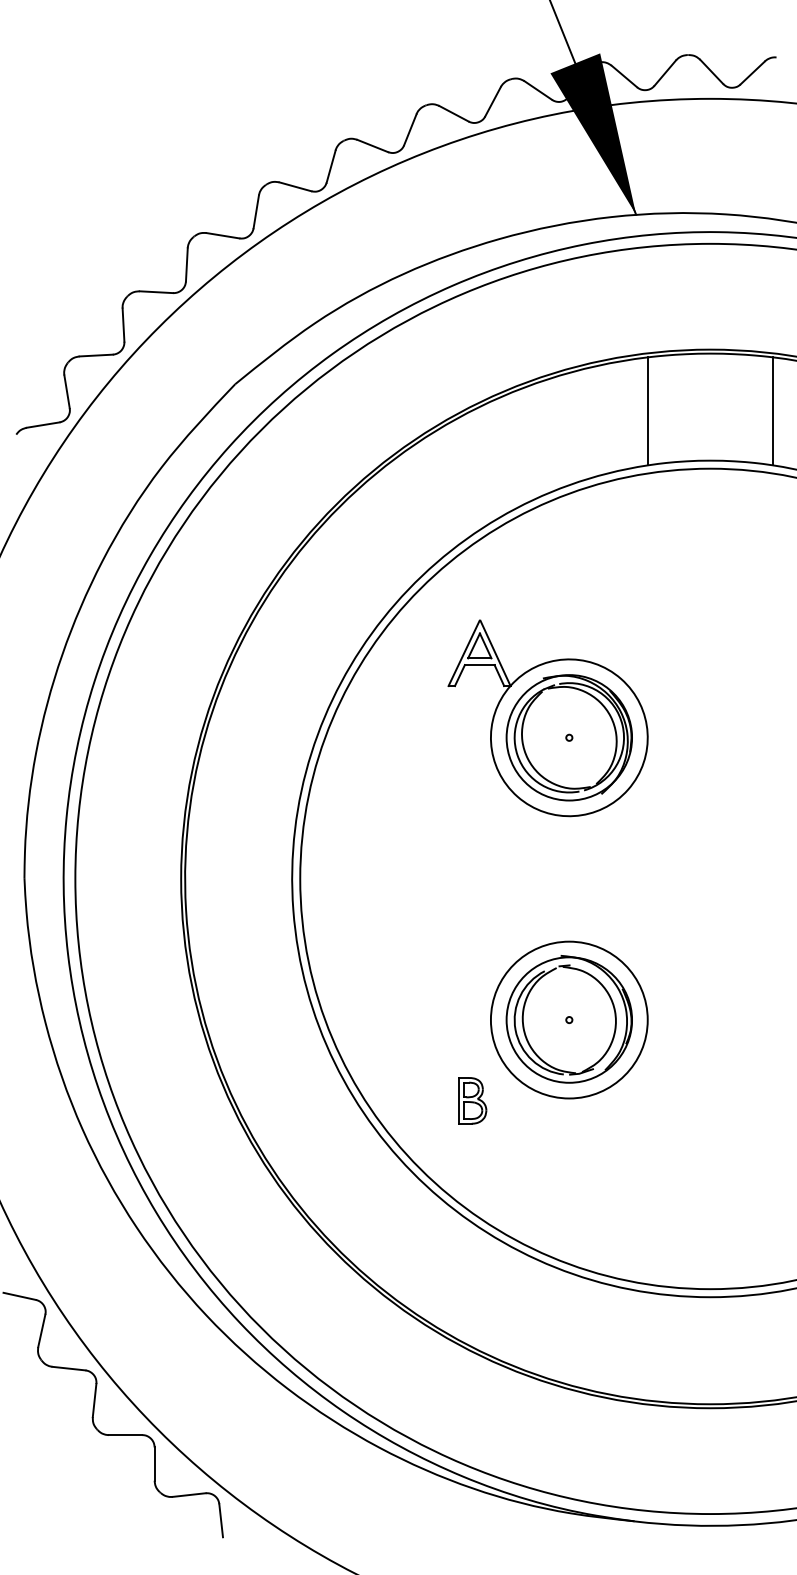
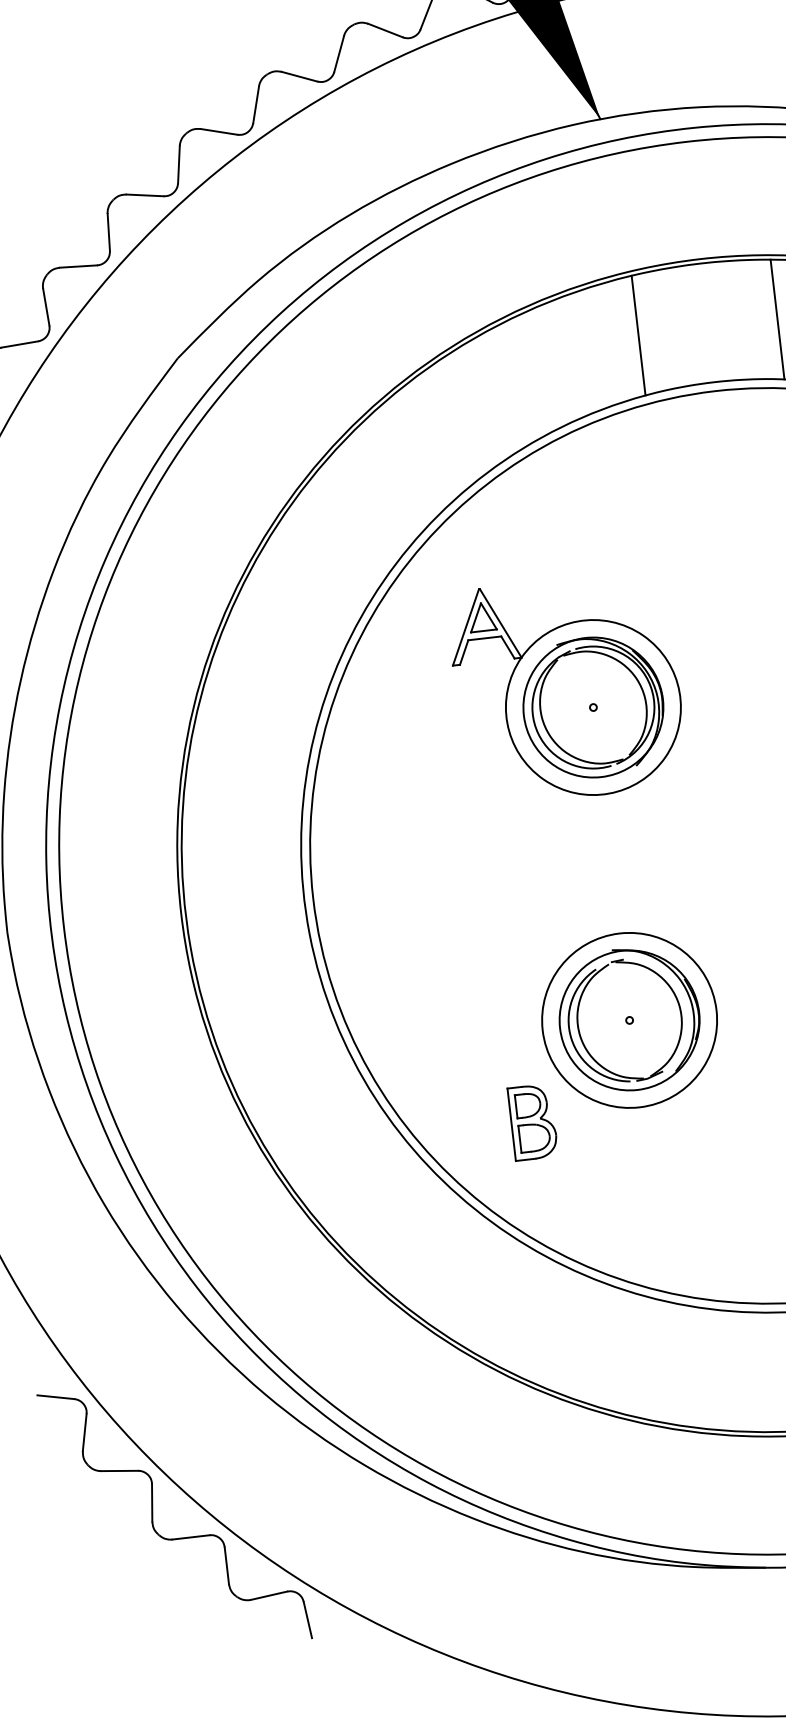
part: (472, 1100) -> (532, 1122), size x1.43

